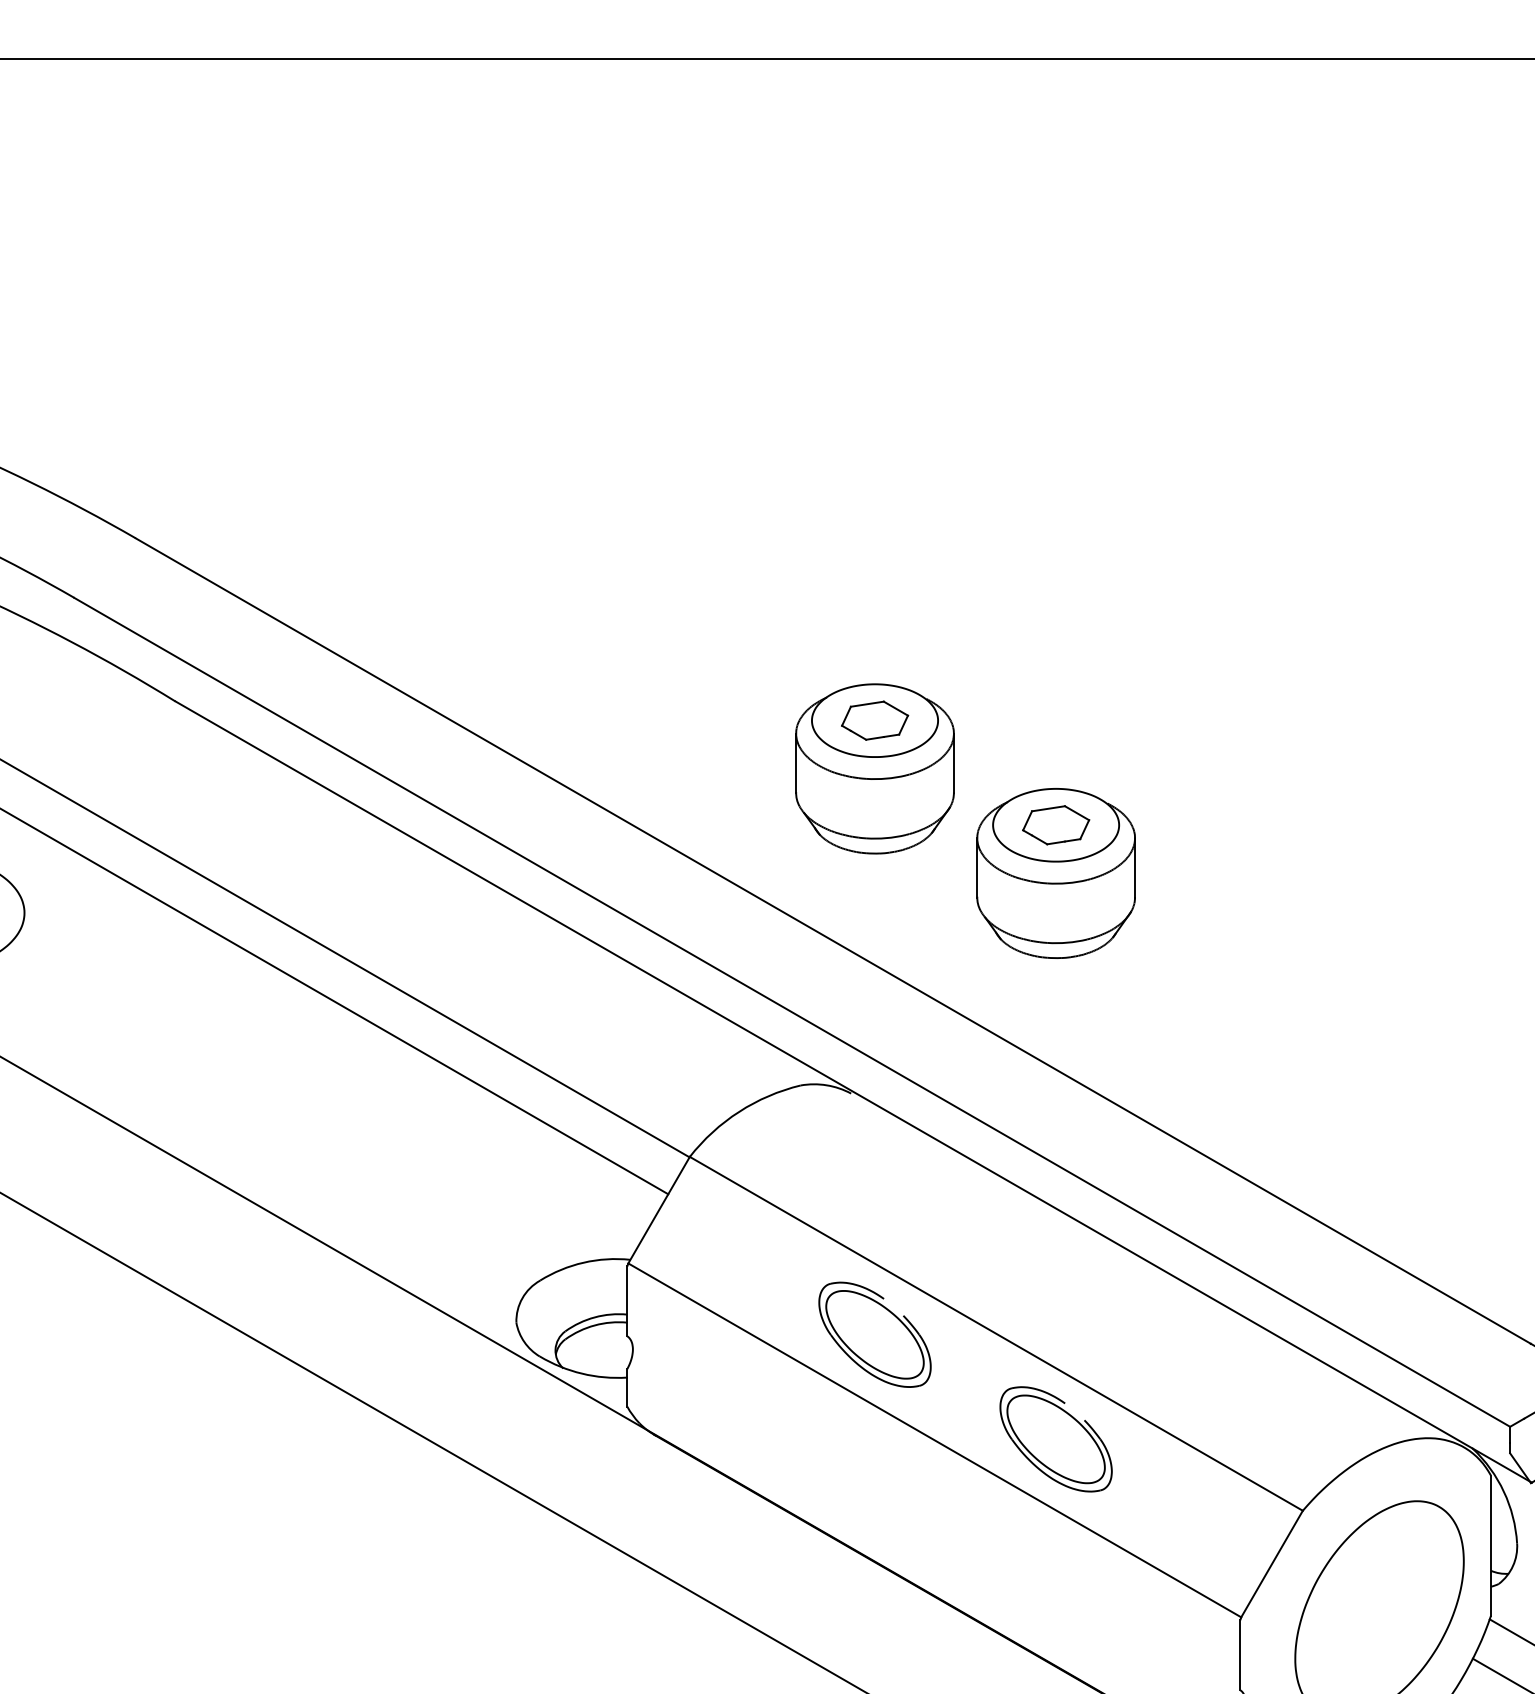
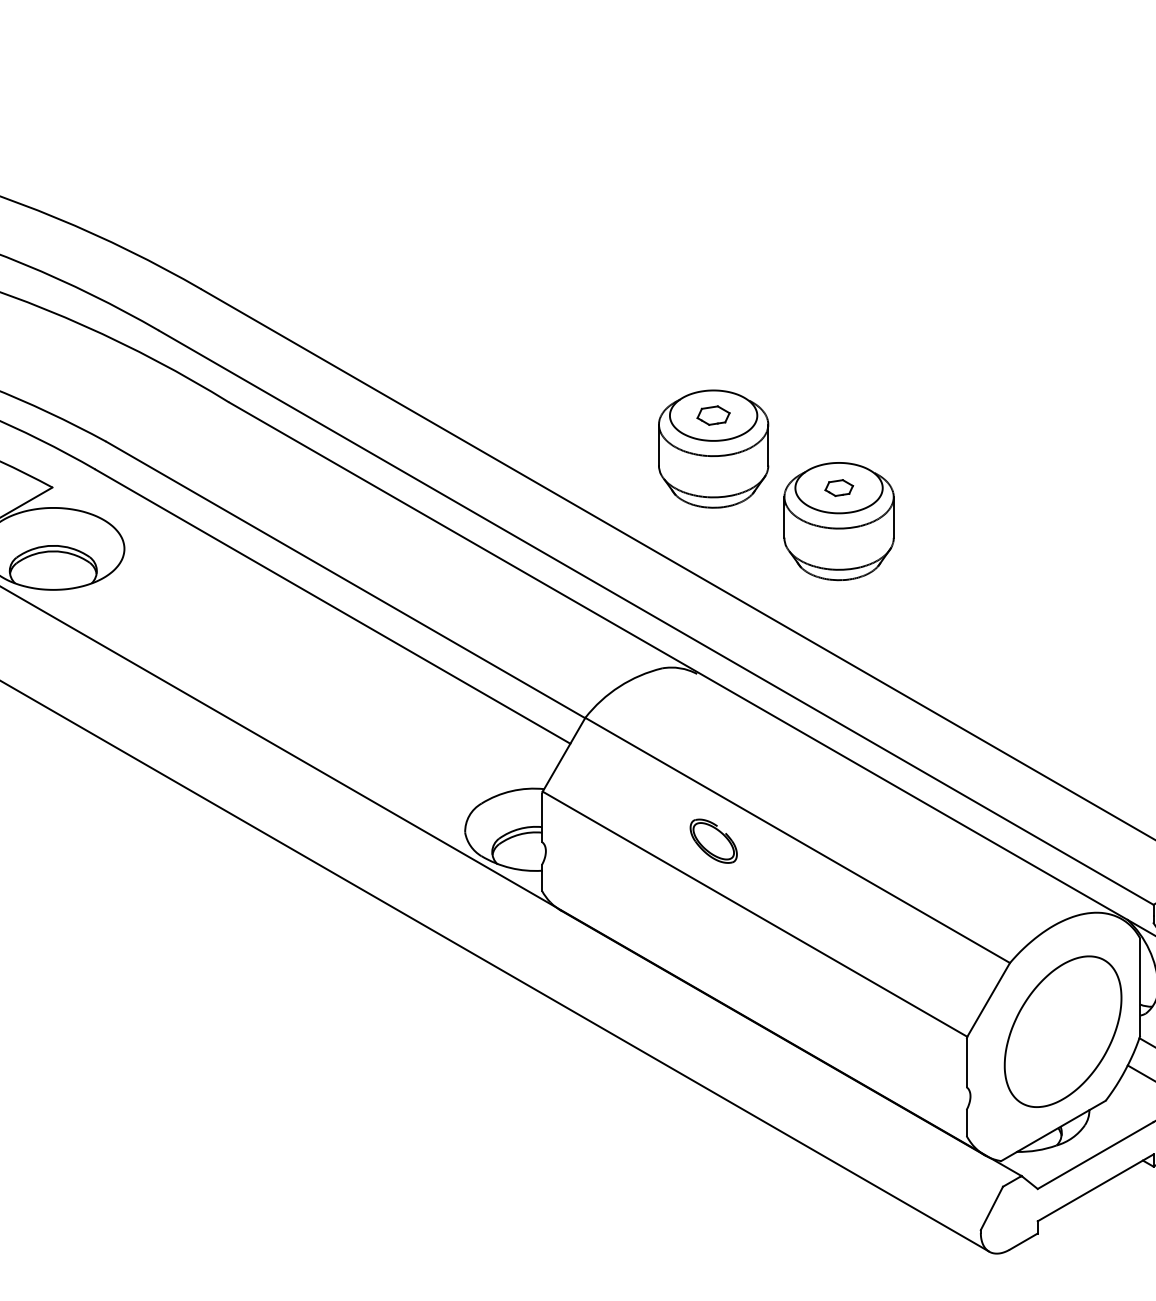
part: (874, 720) -> (713, 415), size x0.7
part: (1056, 824) -> (839, 487), size x0.6
part: (874, 1335) -> (713, 841), size x0.6
part: (1055, 1439) -> (838, 913), removed

